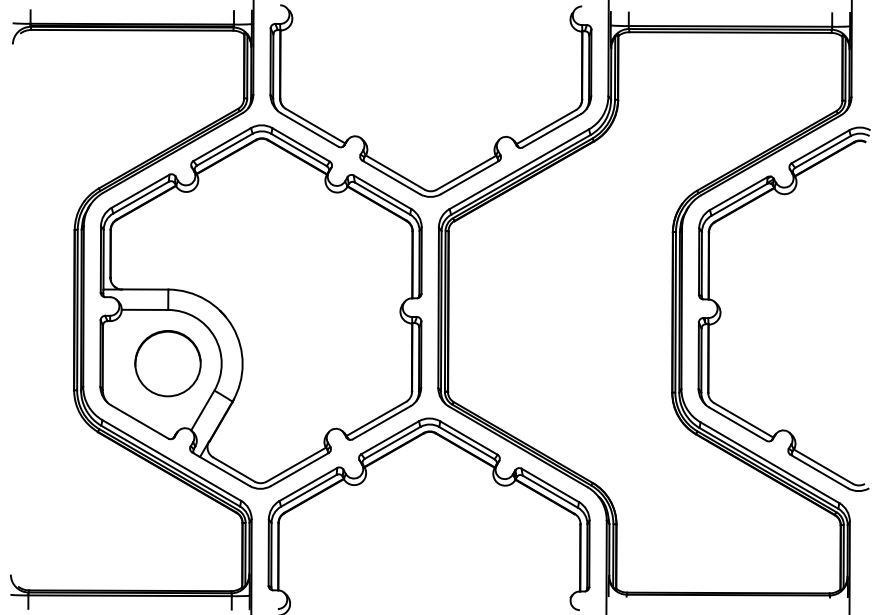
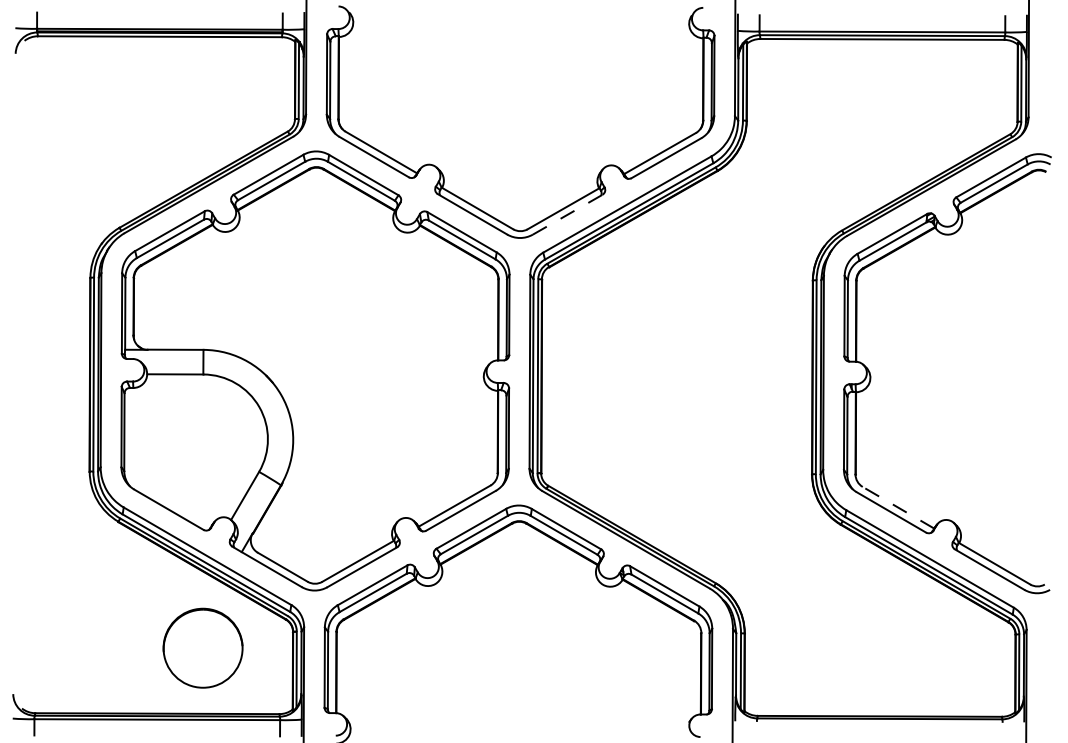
line: (470, 177) -> (568, 214), solid -> dashed
circle: (167, 363) -> (202, 648), moved
line: (743, 420) -> (898, 507), solid -> dashed

